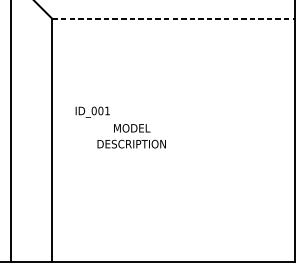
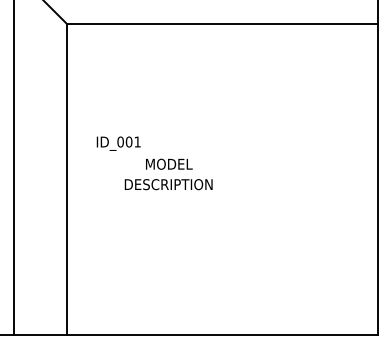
line: (173, 19) -> (222, 24), dashed -> solid

